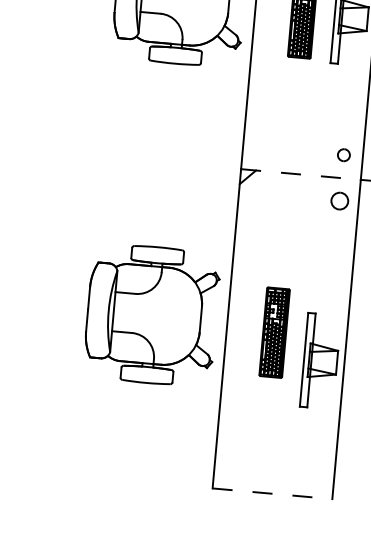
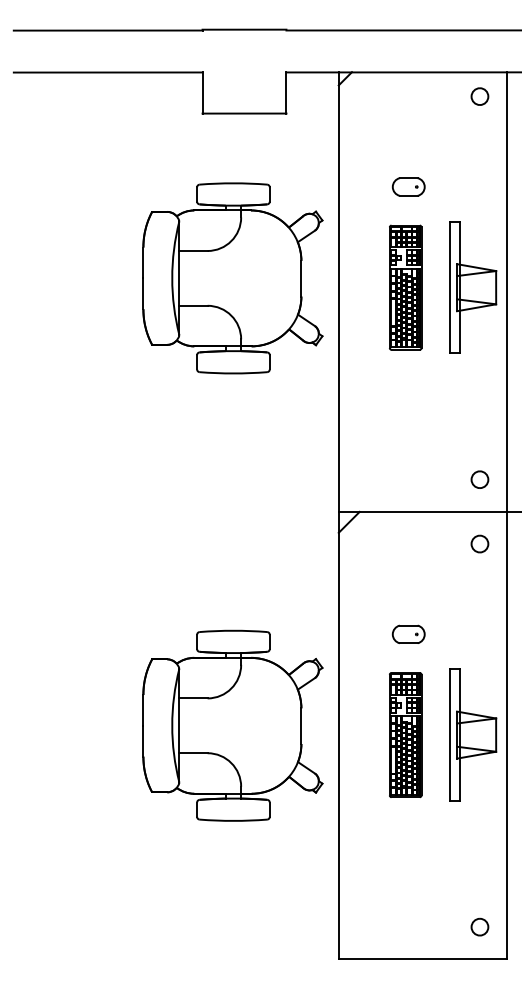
line: (300, 174) -> (422, 511), dashed -> solid
part: (339, 200) -> (479, 543), size x0.71
part: (283, 260) -> (408, 633), added
part: (320, 360) -> (473, 734), moved
part: (315, 473) -> (479, 926), added
line: (272, 493) -> (422, 959), dashed -> solid

